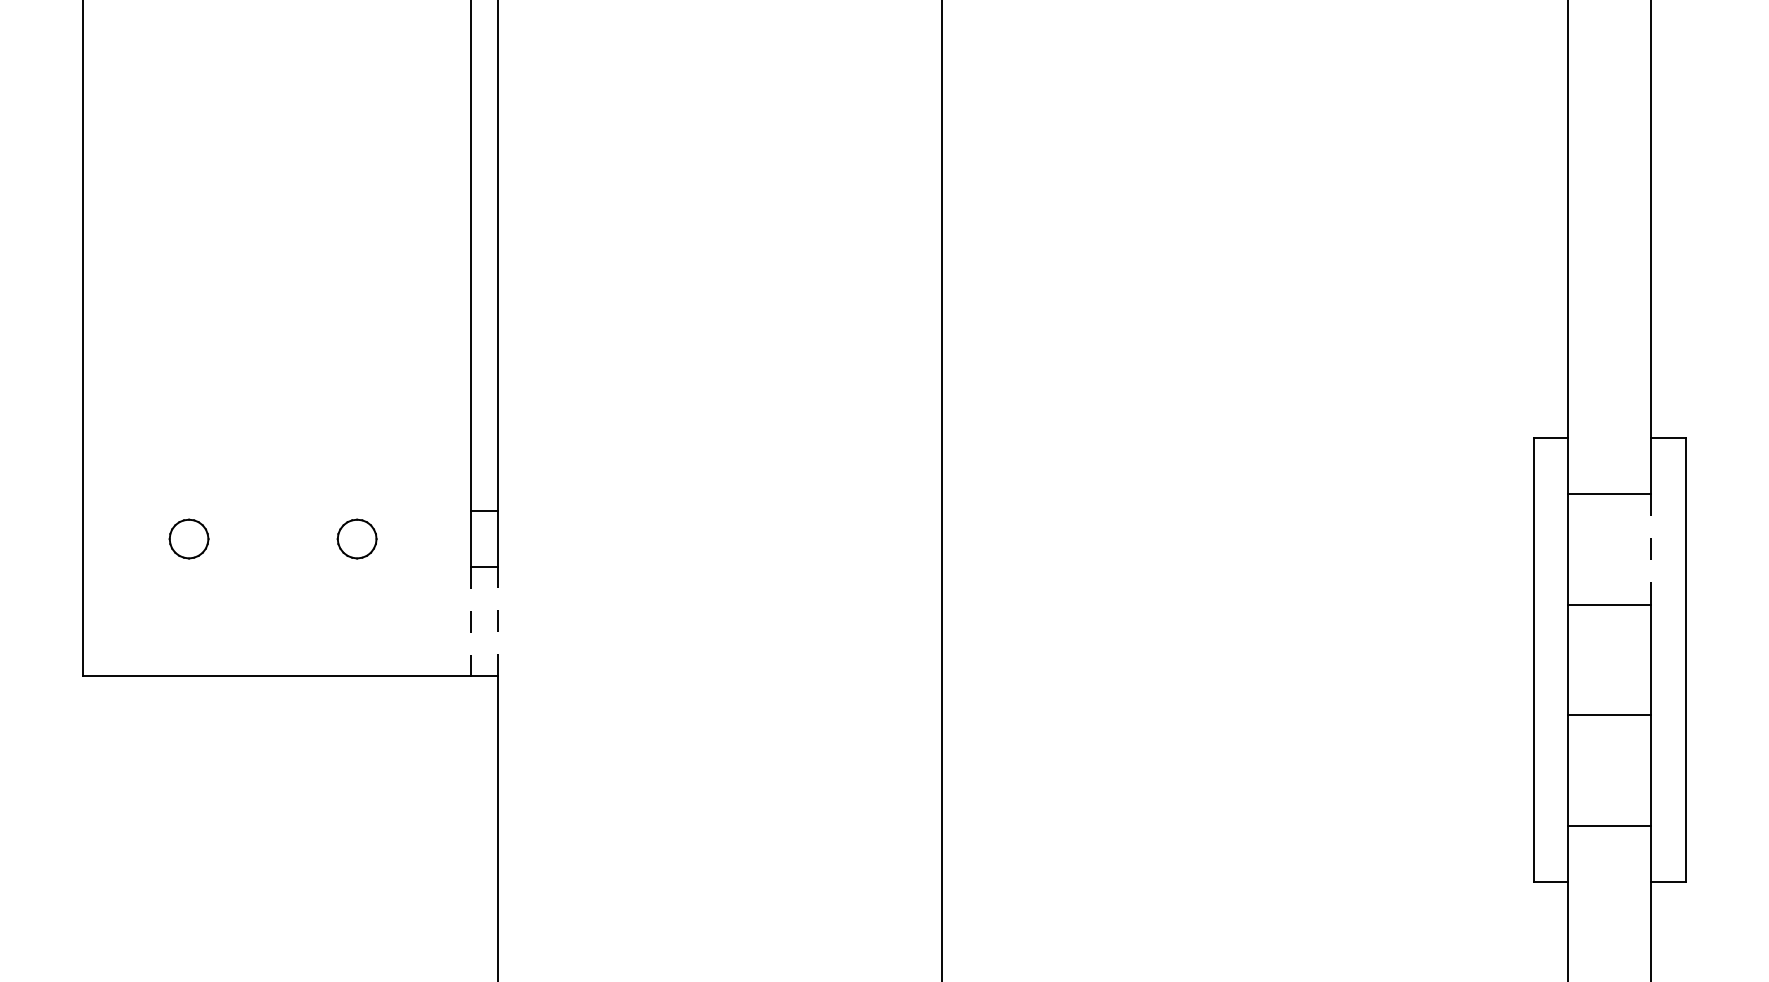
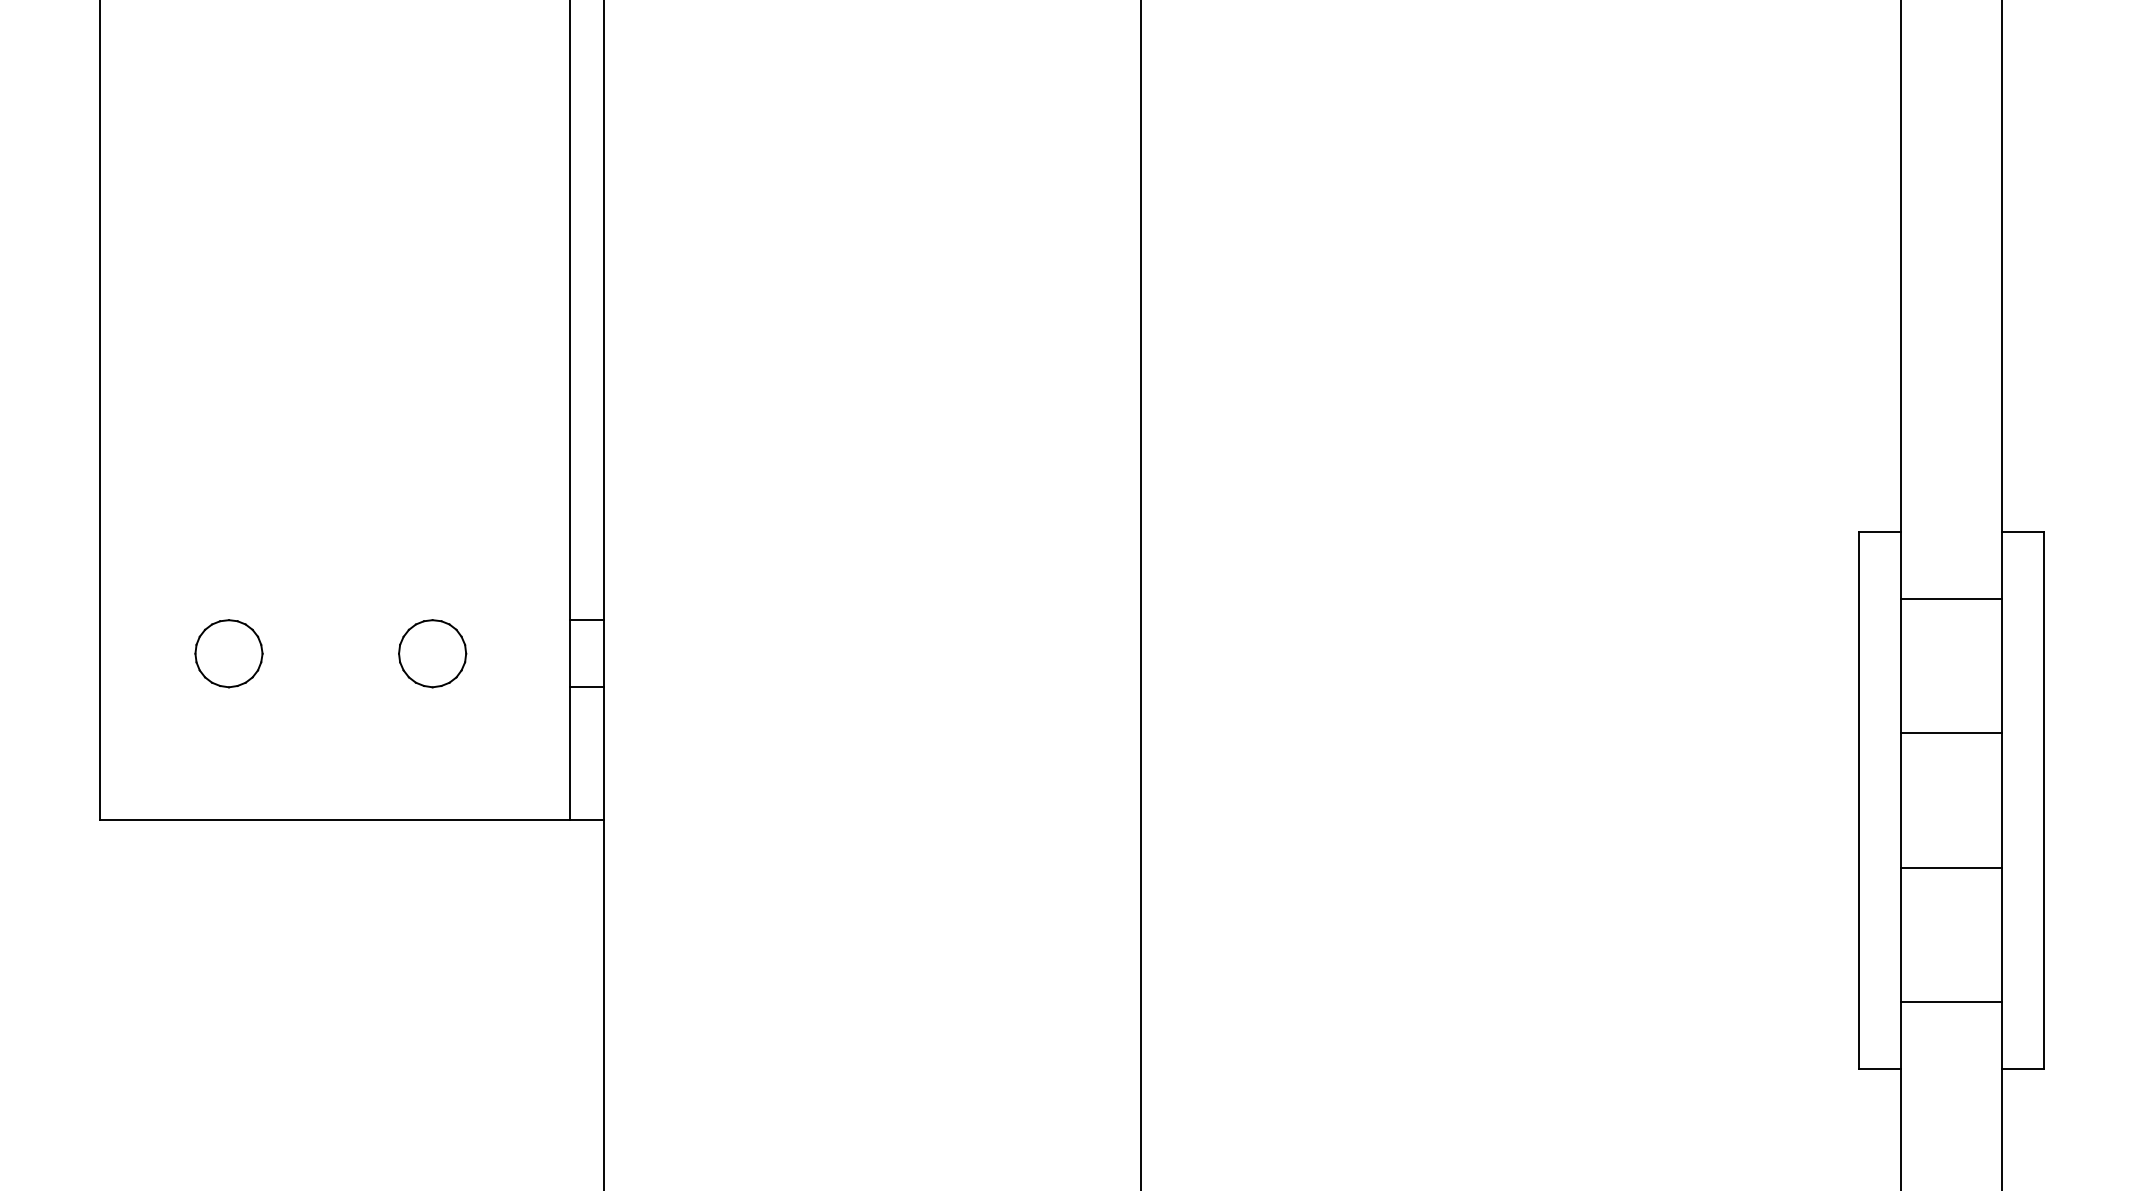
part: (188, 538) -> (228, 653), size x1.43
part: (356, 538) -> (432, 653), size x1.43
line: (1651, 549) -> (2001, 666), dashed -> solid
line: (498, 621) -> (603, 753), dashed -> solid
line: (470, 622) -> (570, 754), dashed -> solid

